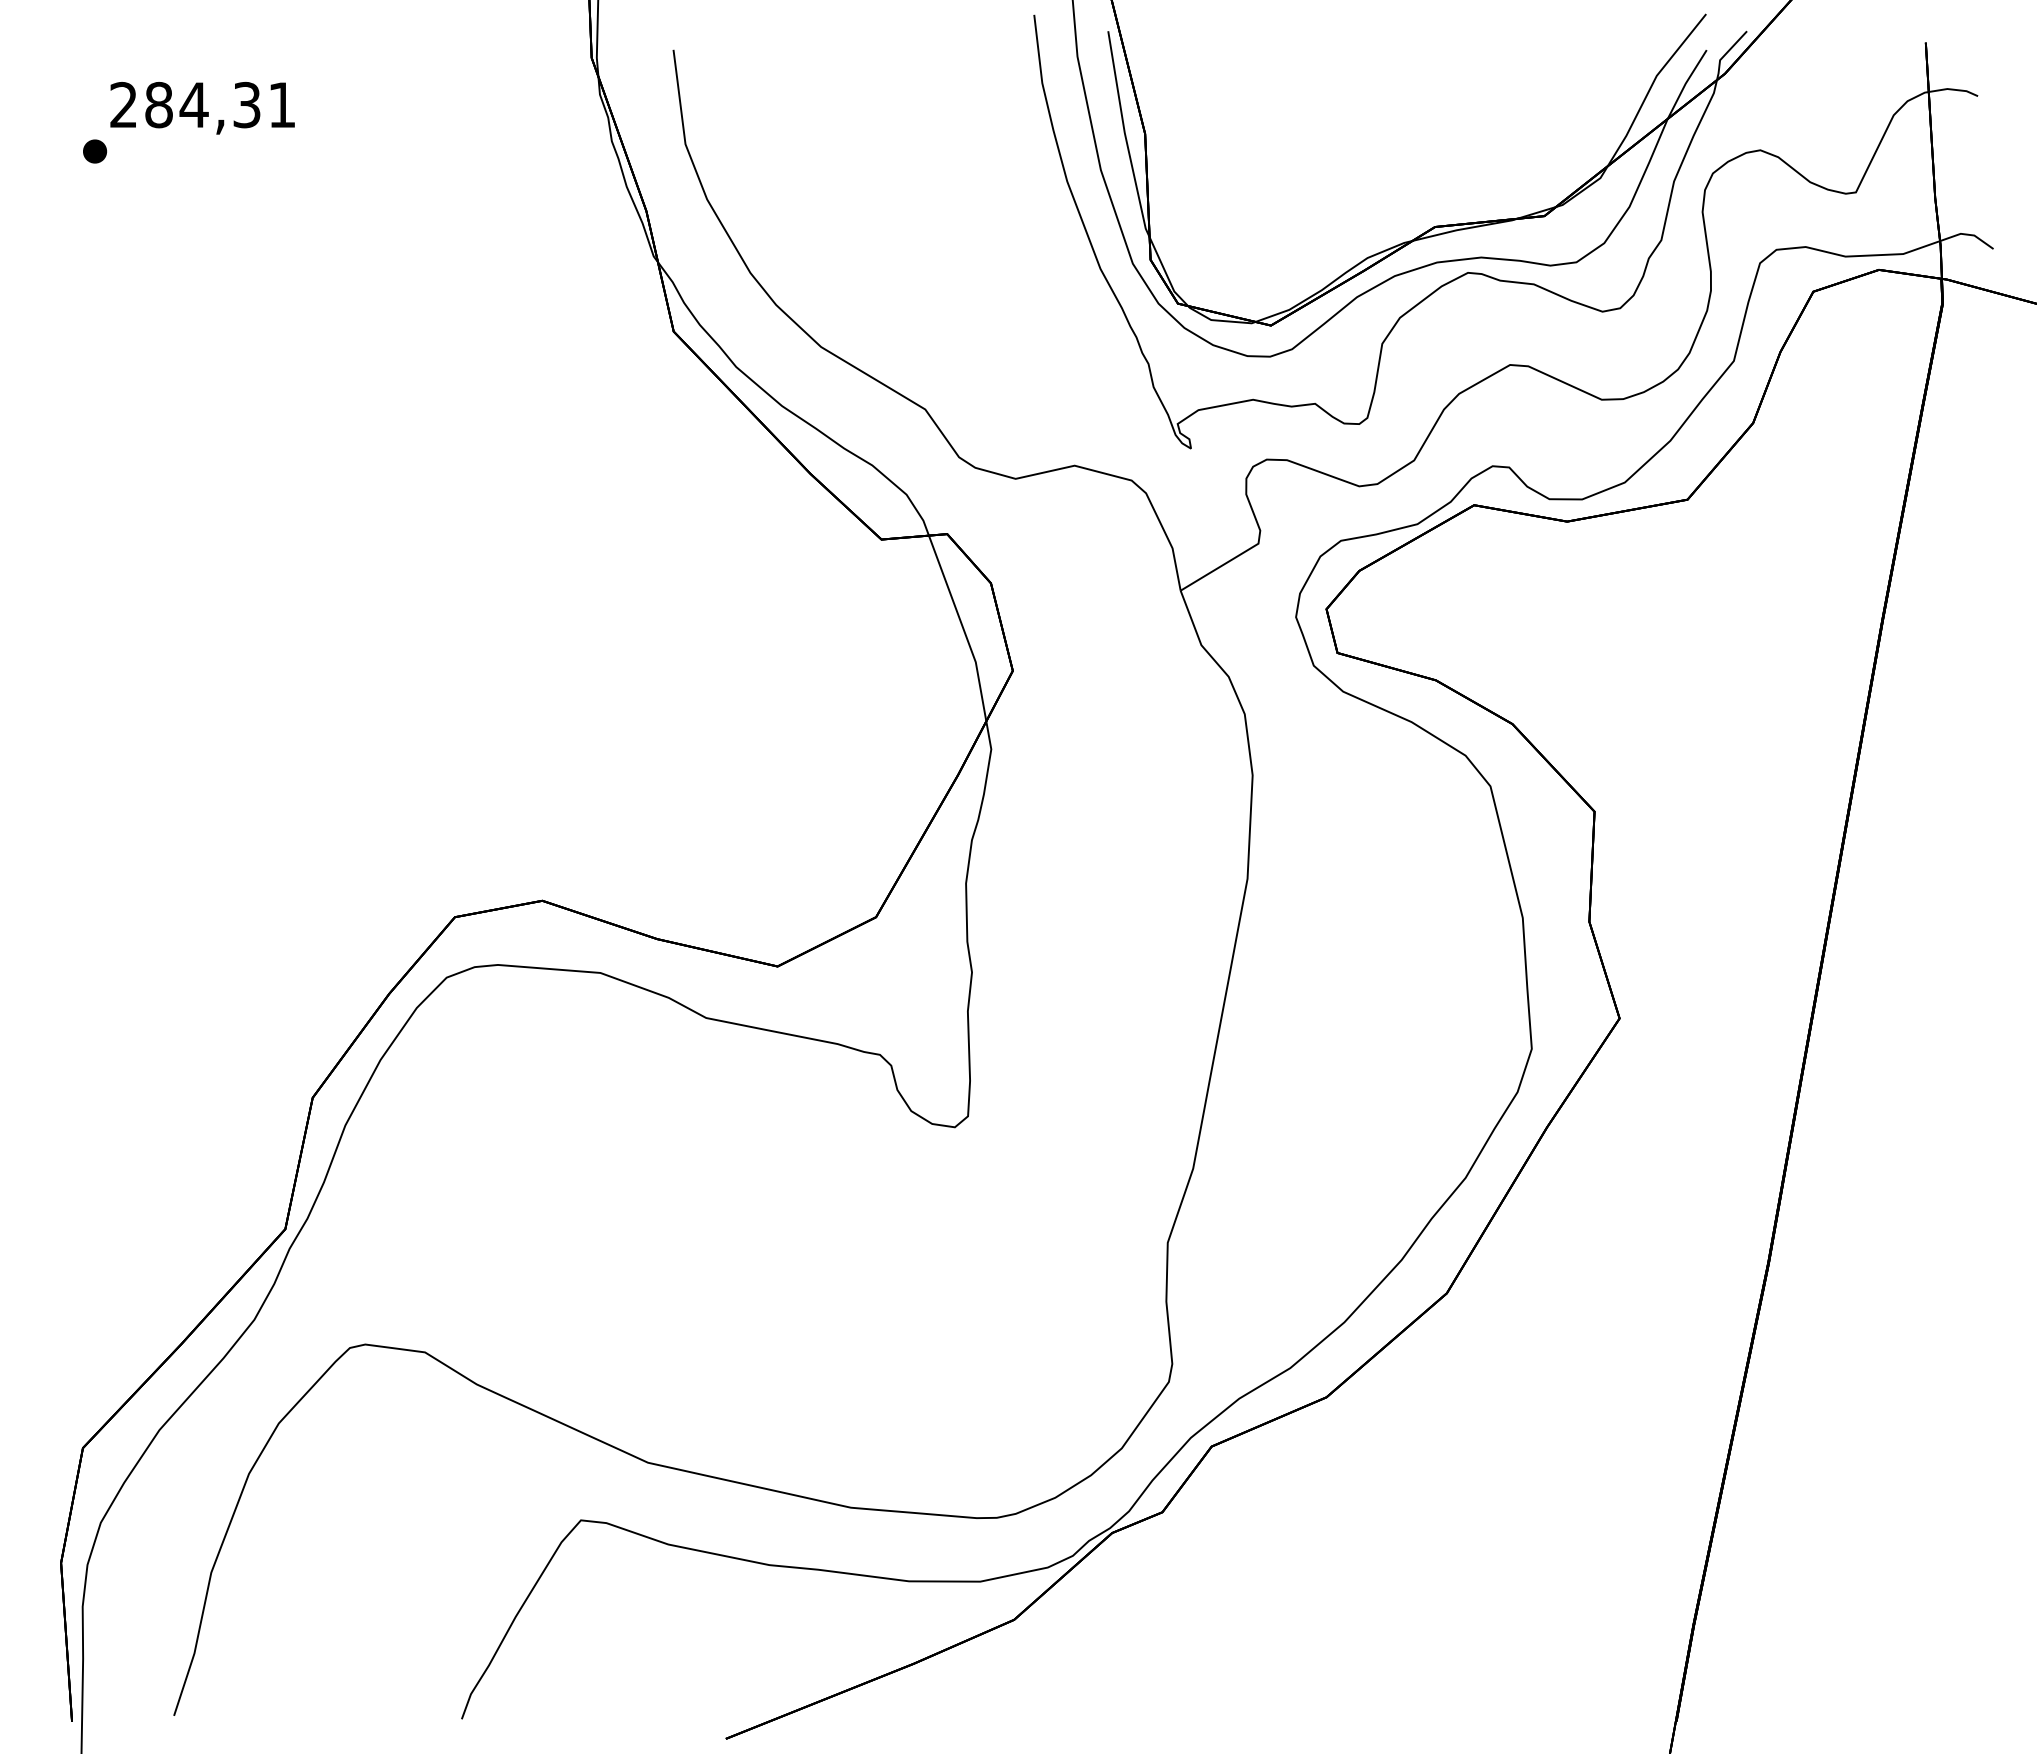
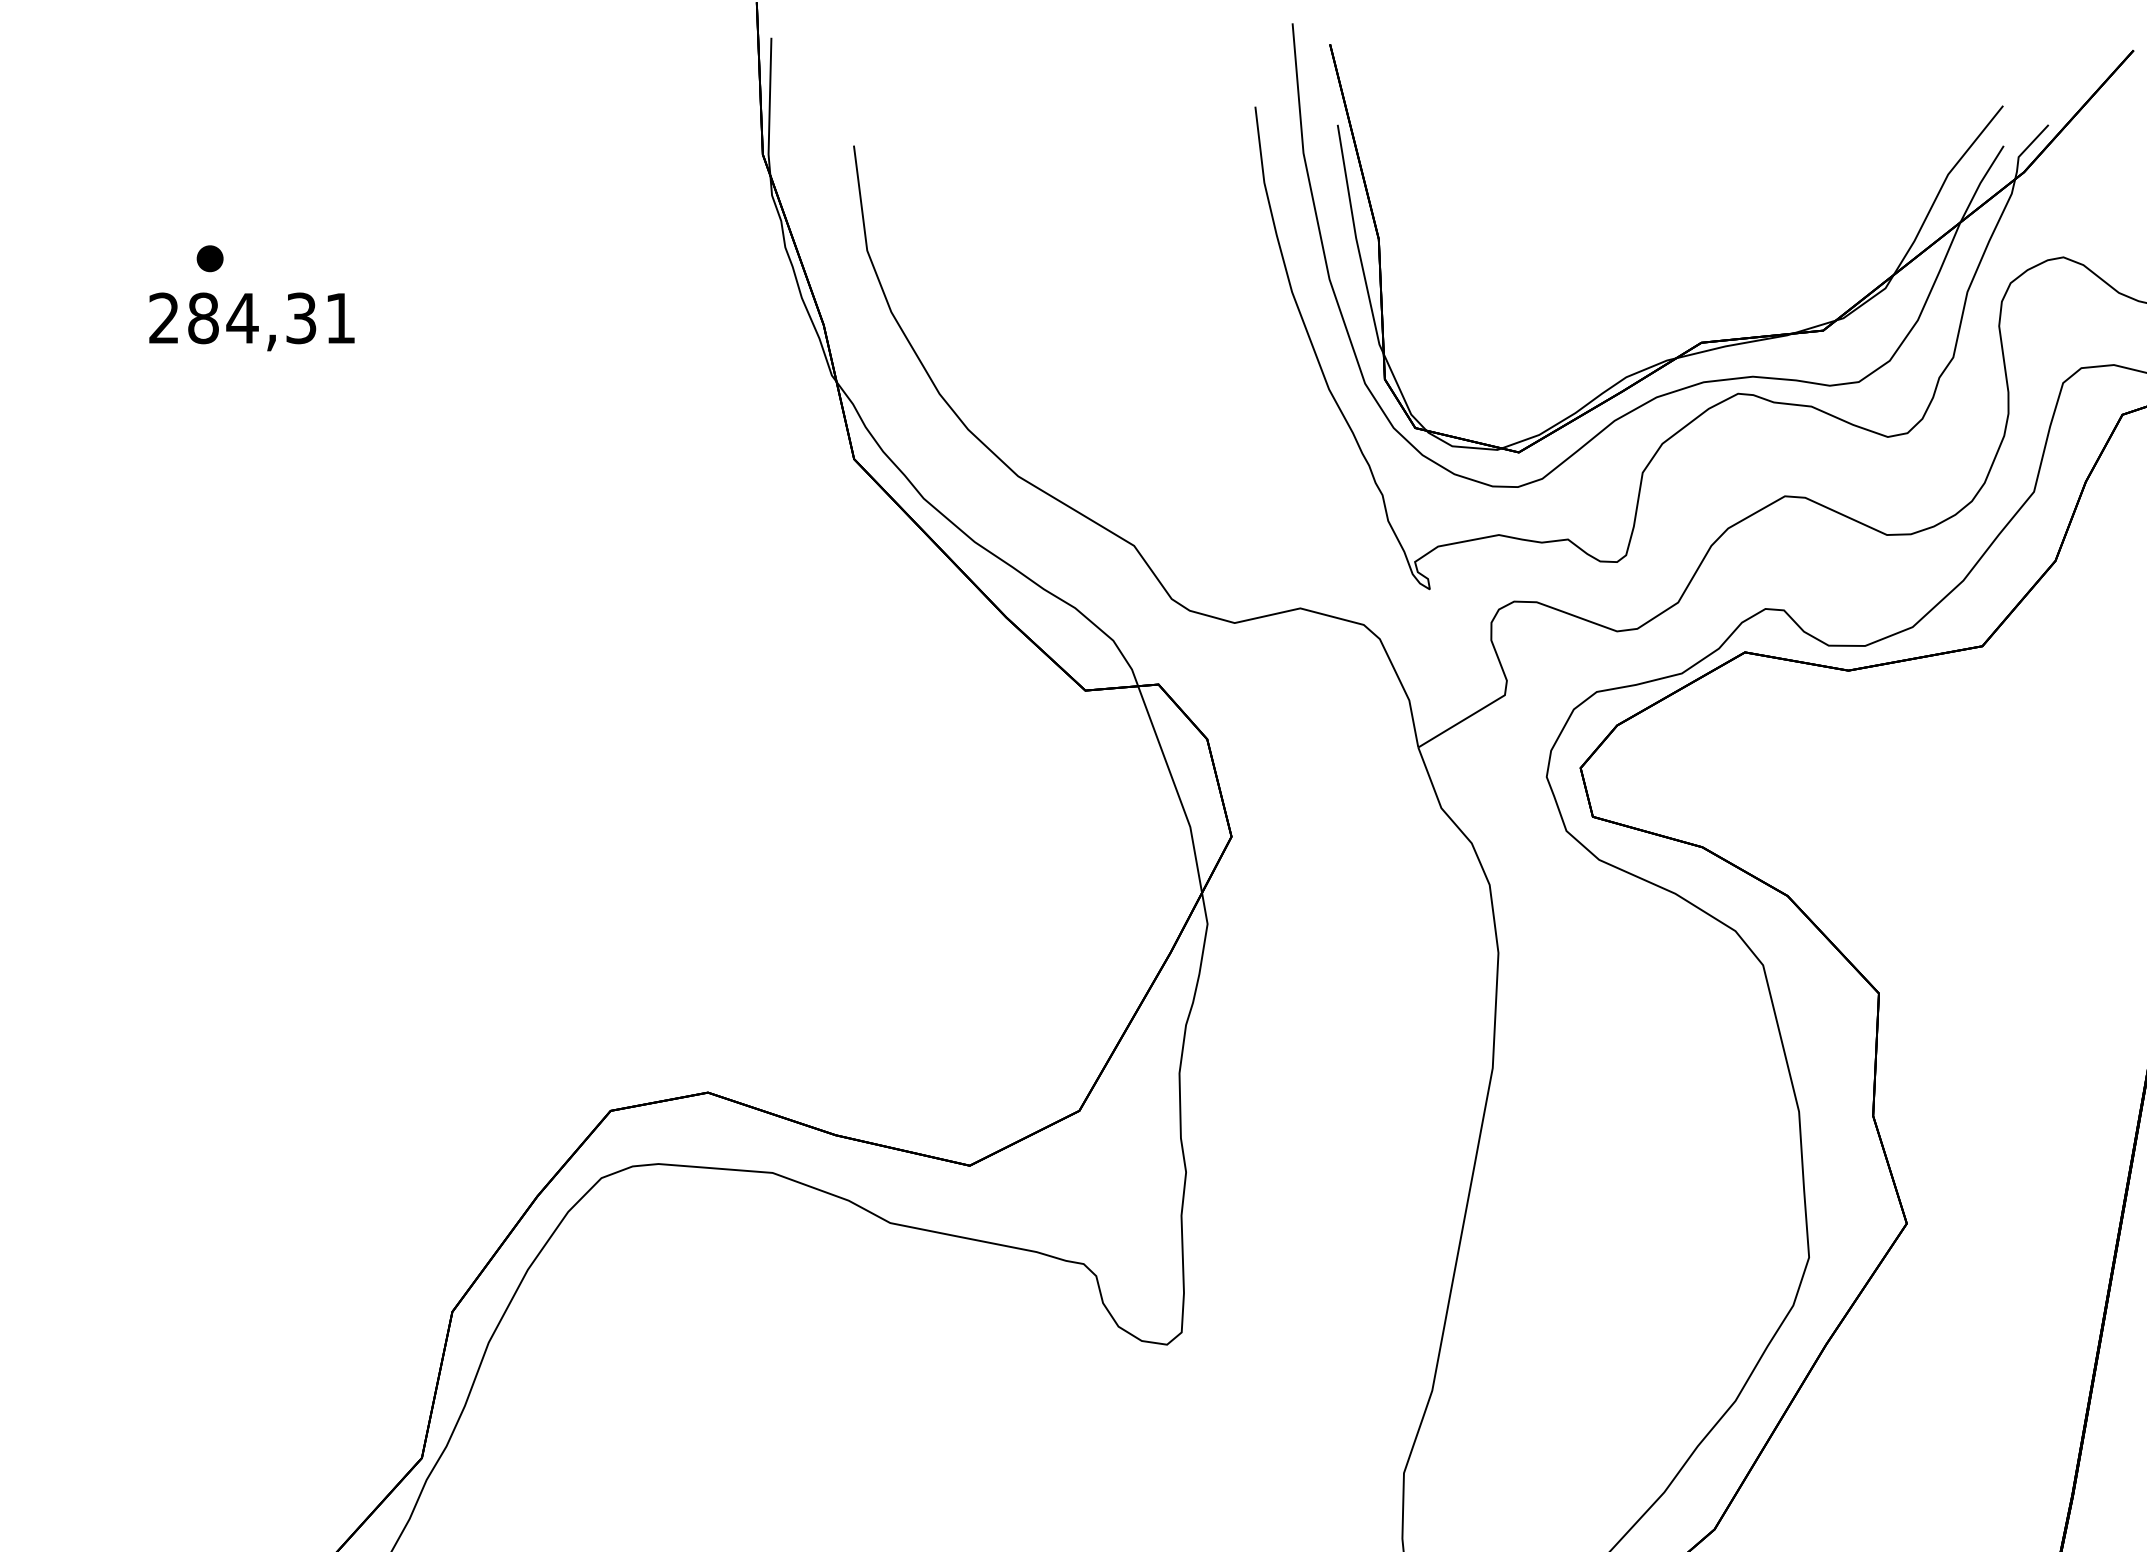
text: (202, 108) -> (251, 322), moved

